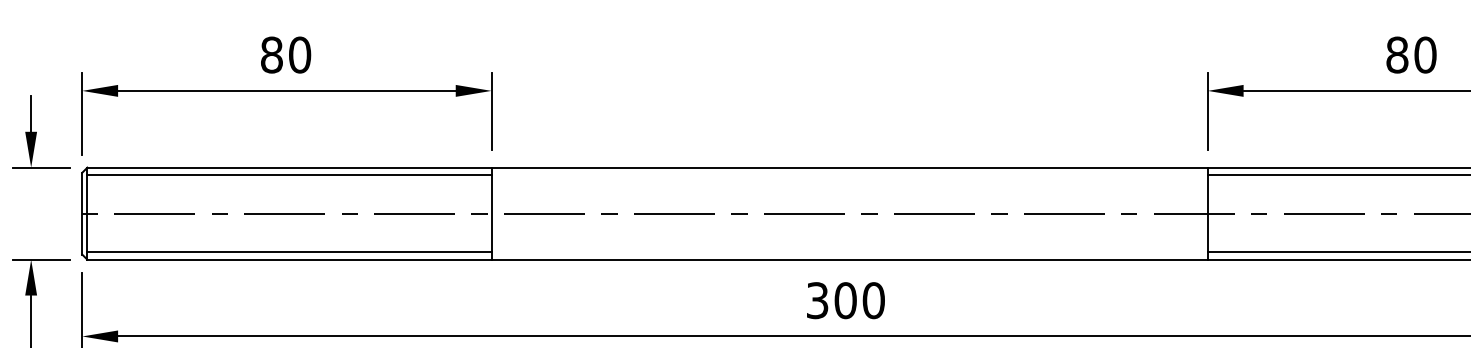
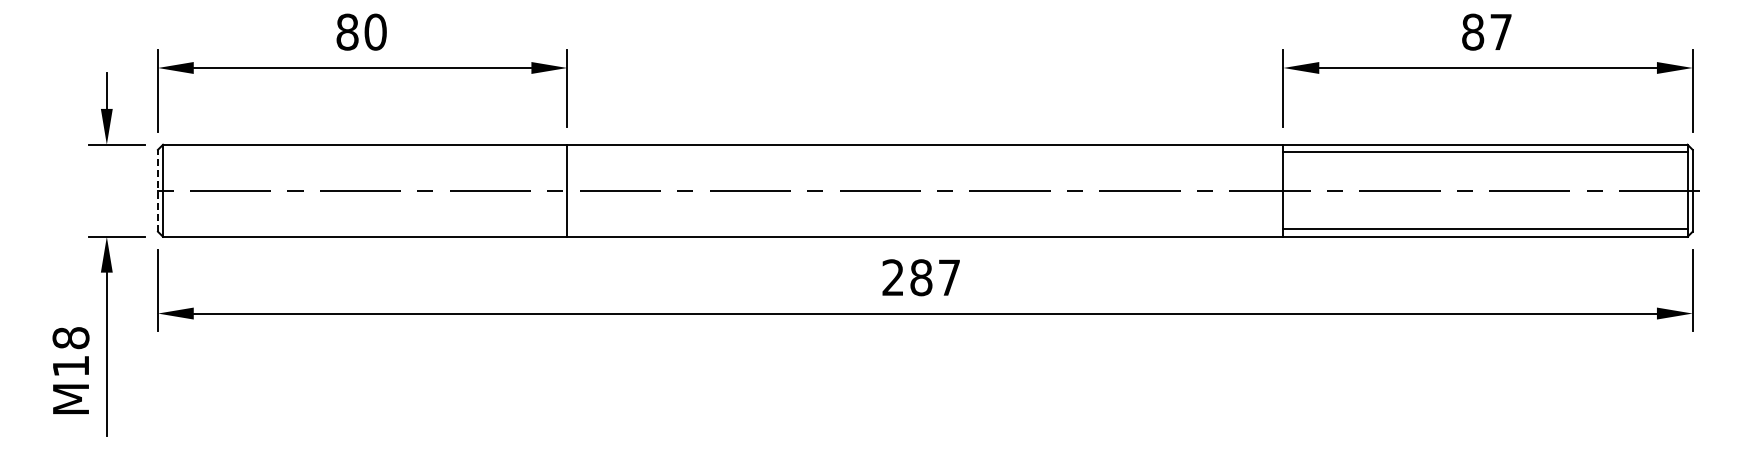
text: (1425, 54) -> (1501, 31), 80 -> 87
line: (289, 175) -> (365, 152), removed
line: (81, 213) -> (157, 190), solid -> dashed
line: (289, 252) -> (365, 229), removed
text: (845, 300) -> (921, 277), 300 -> 287

